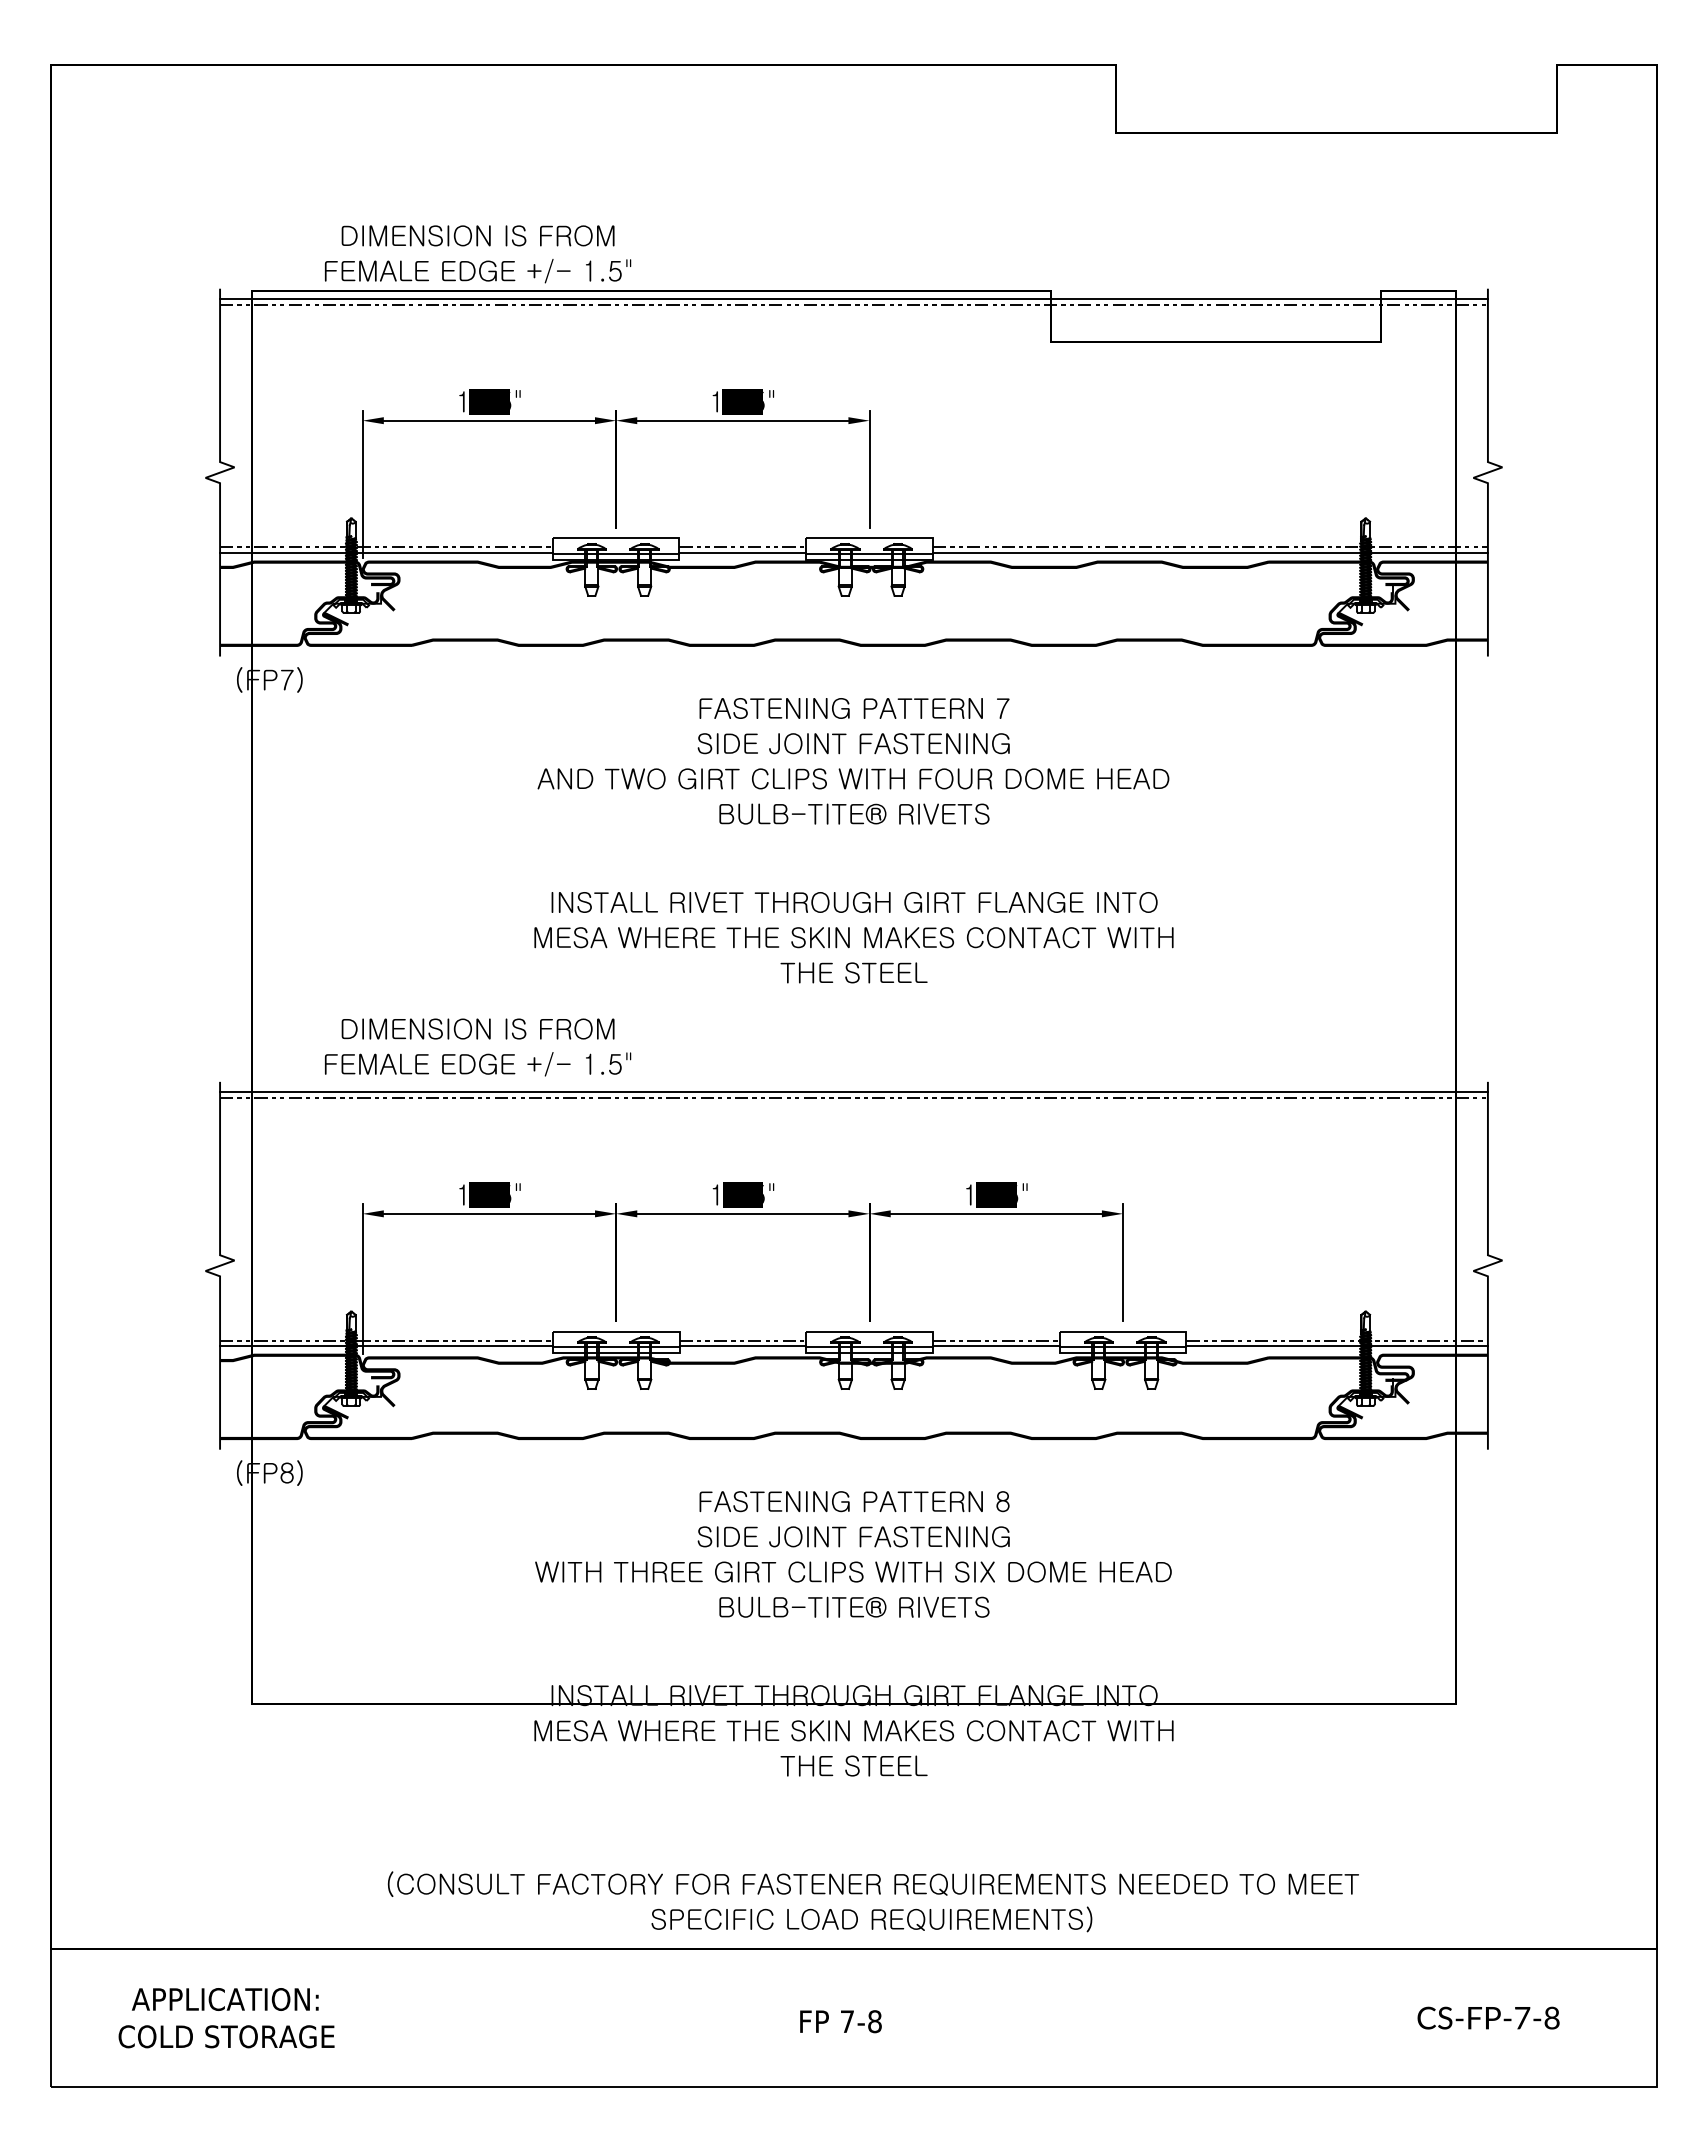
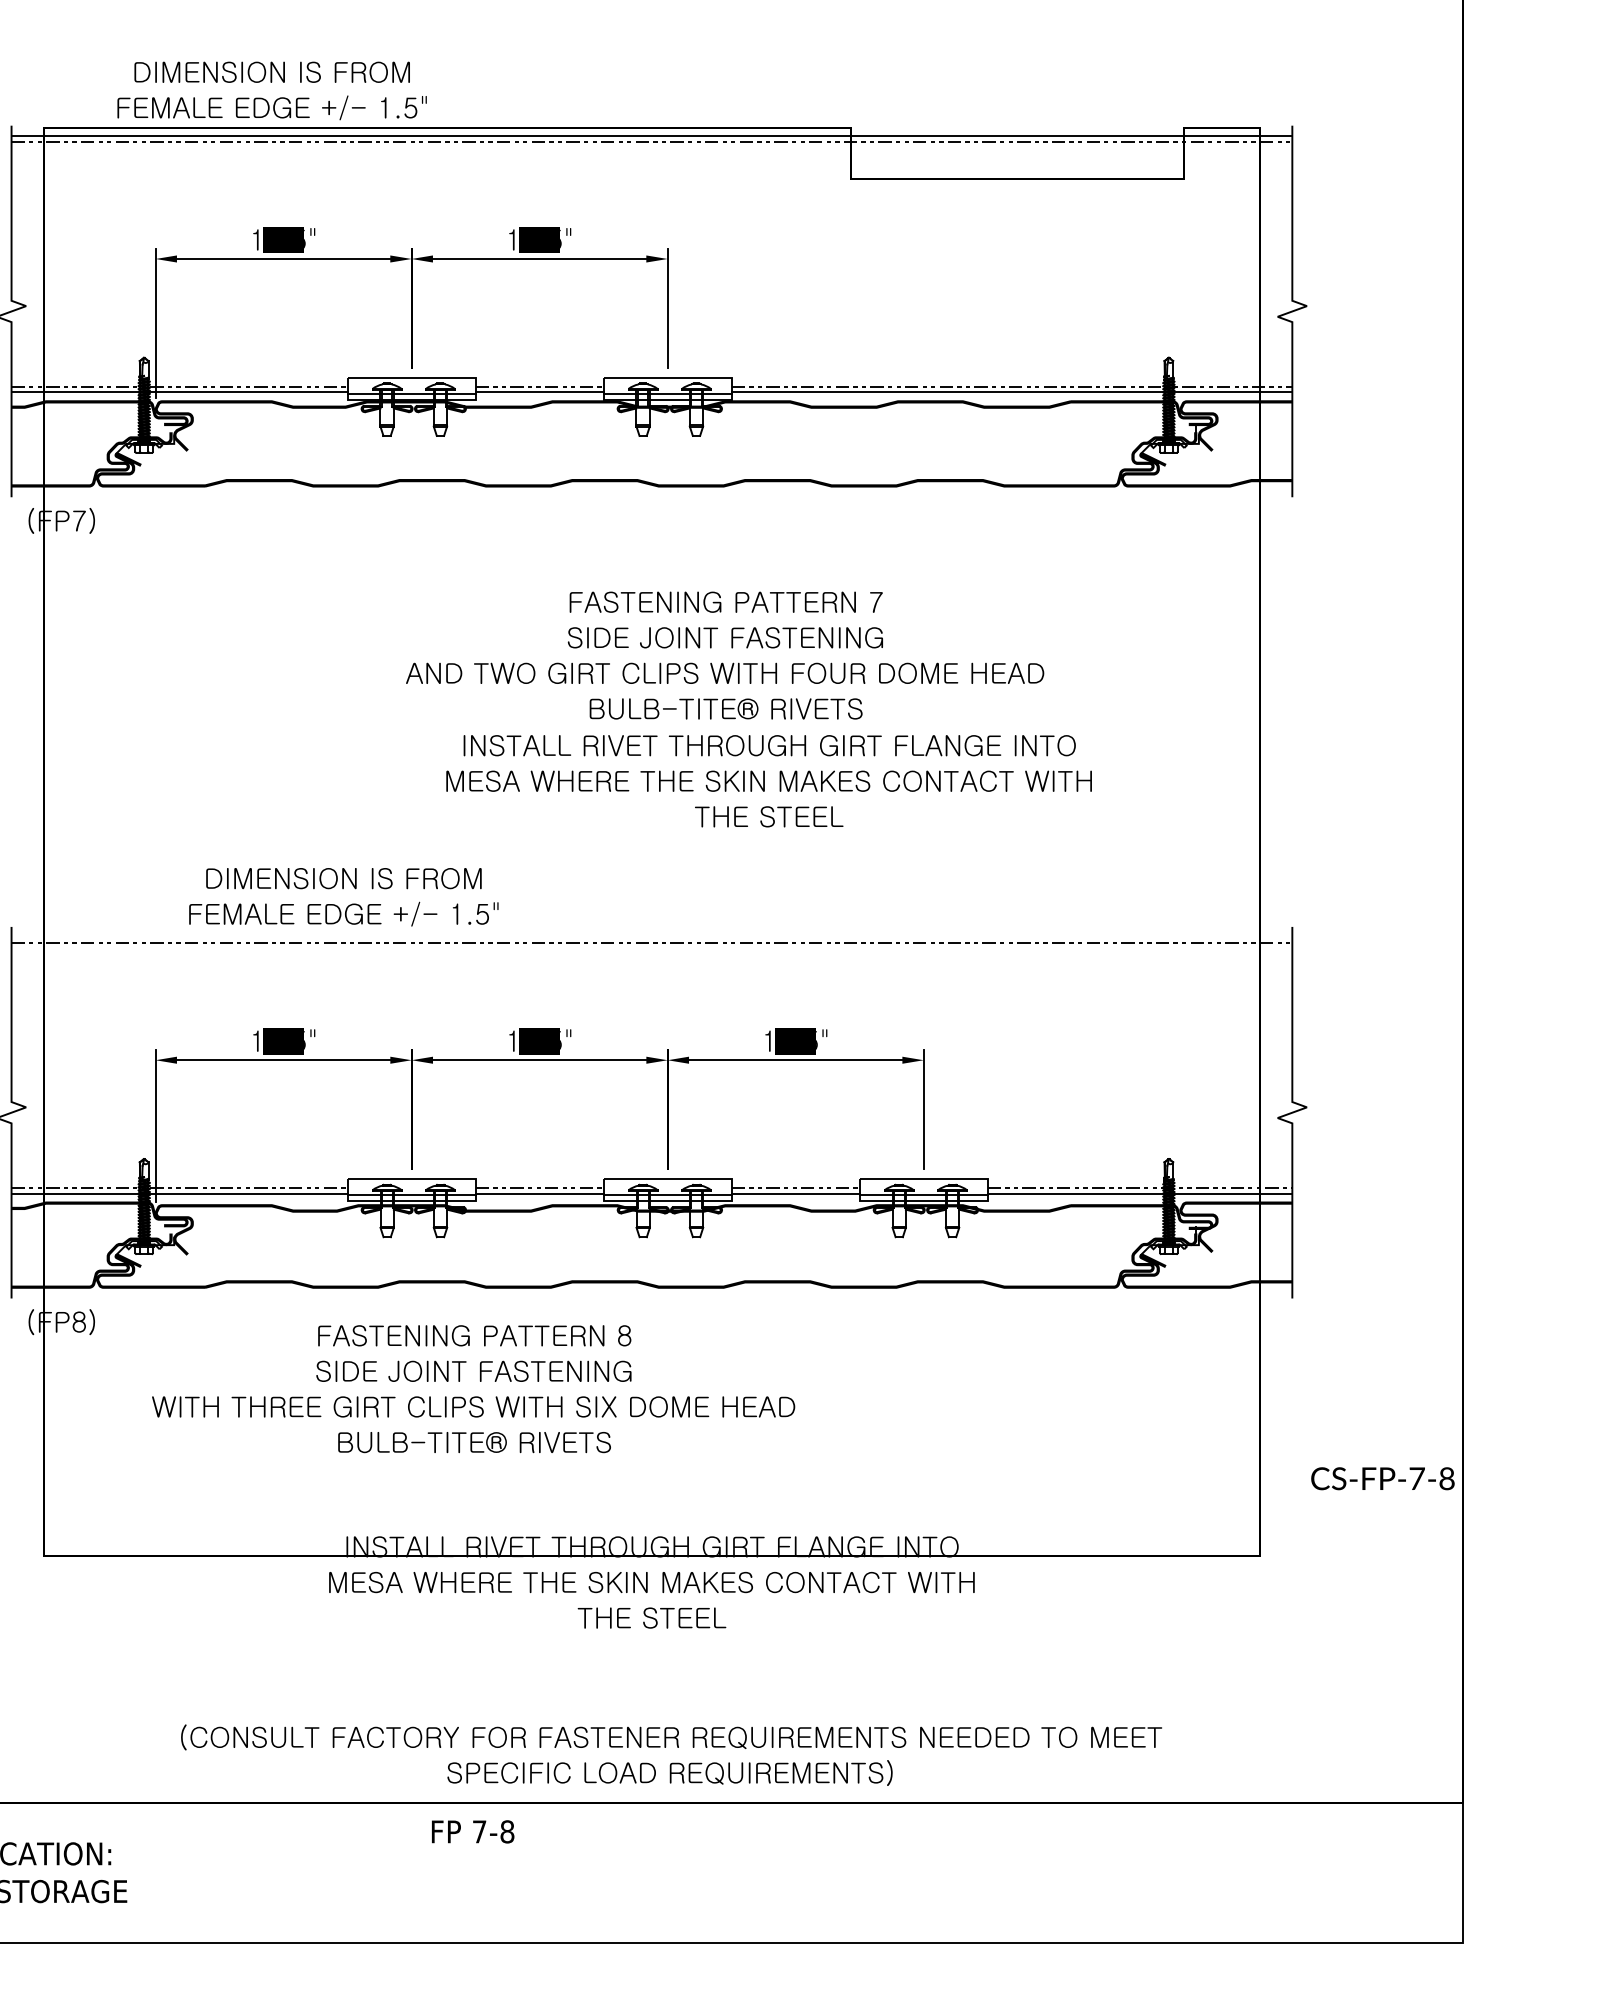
text: (853, 761) -> (725, 655), moved
text: (853, 937) -> (768, 781), moved
text: (478, 1047) -> (344, 897), moved
line: (853, 1092) -> (651, 937), removed
text: (853, 1554) -> (473, 1389), moved
text: (1488, 2017) -> (1382, 1478), moved
text: (840, 2021) -> (472, 1831), moved

